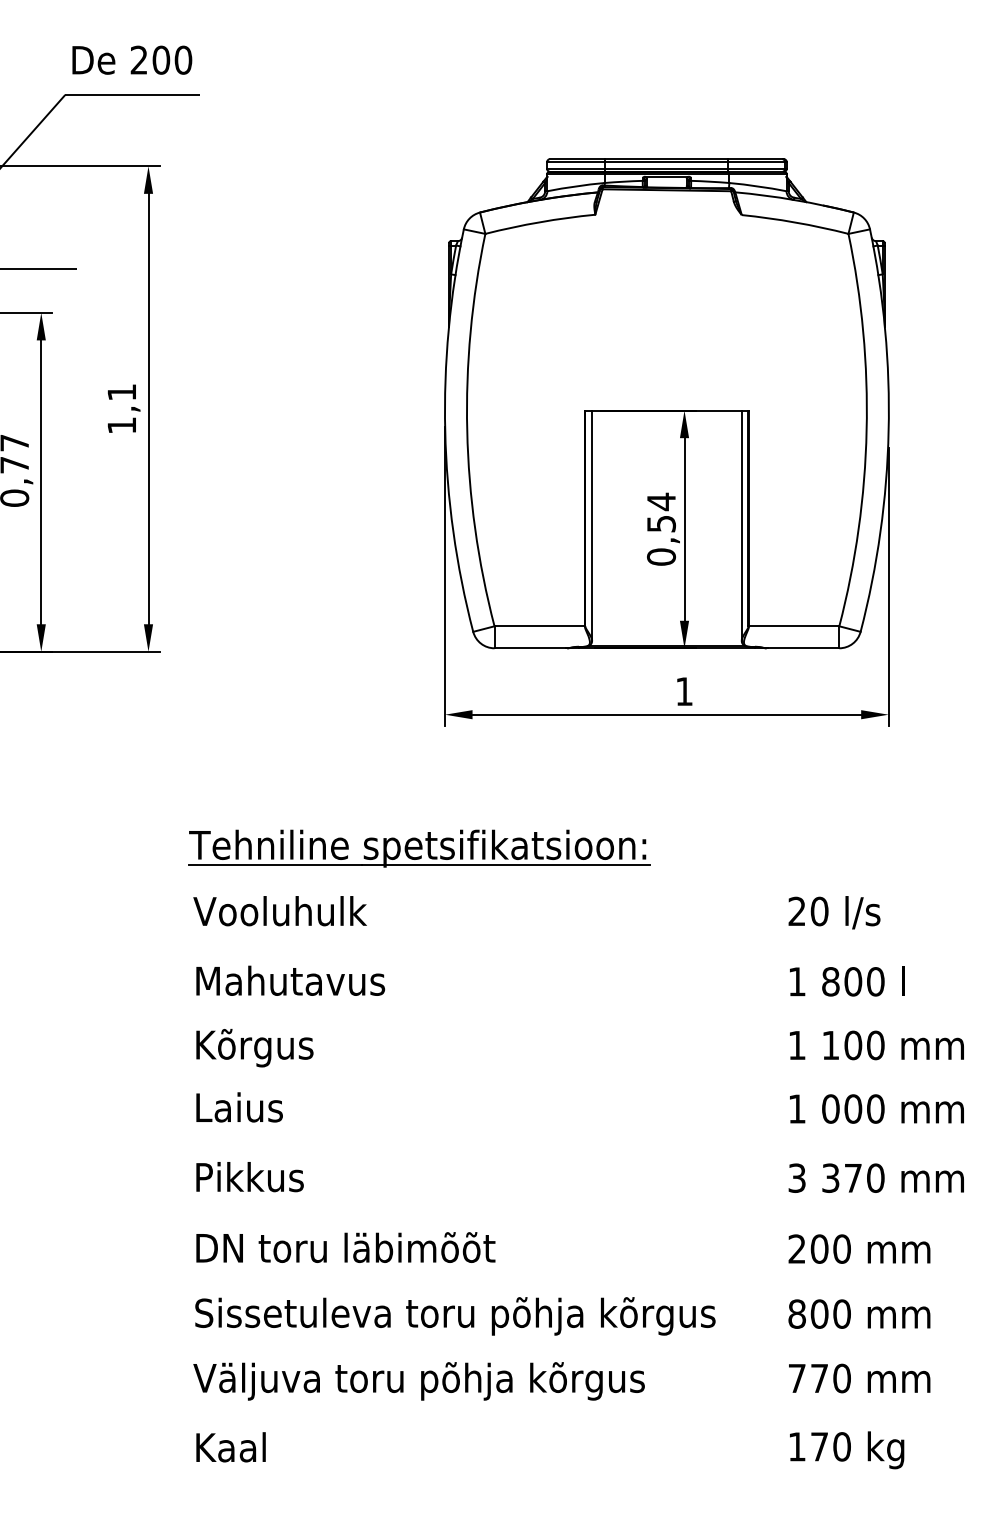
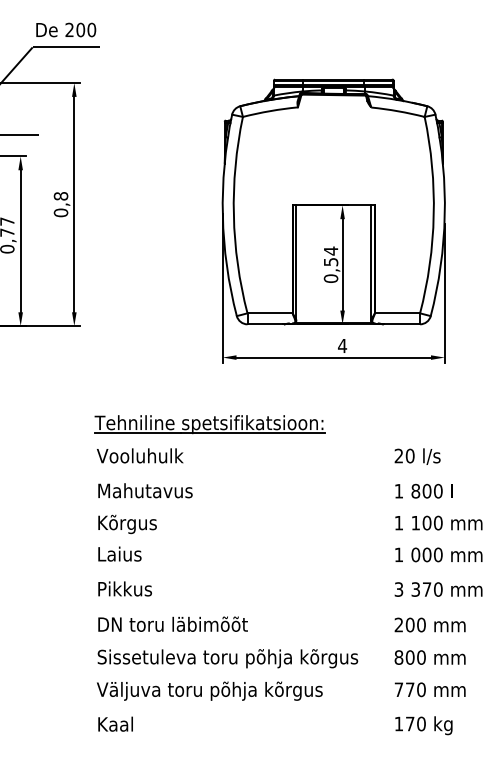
text: (120, 408) -> (60, 204), 1,1 -> 0,8
text: (684, 690) -> (342, 345), 1 -> 4

